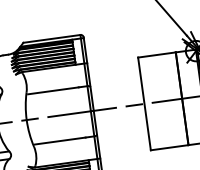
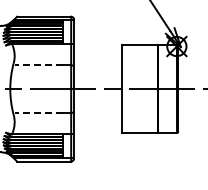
line: (53, 91) -> (38, 65), solid -> dashed
line: (59, 140) -> (38, 112), solid -> dashed

